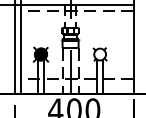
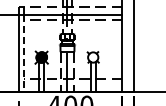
line: (21, 49) -> (24, 53), solid -> dashed

